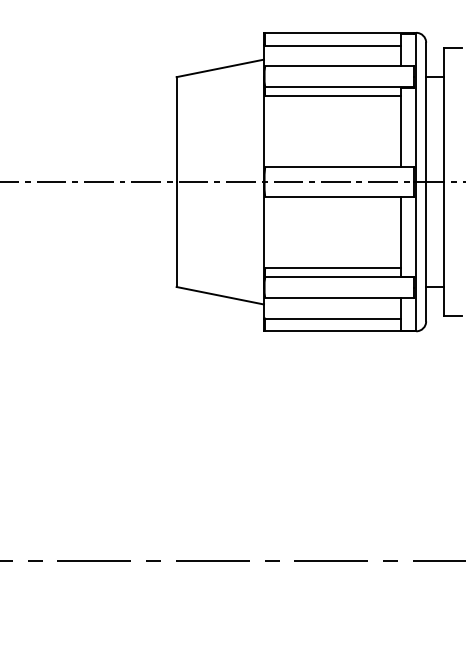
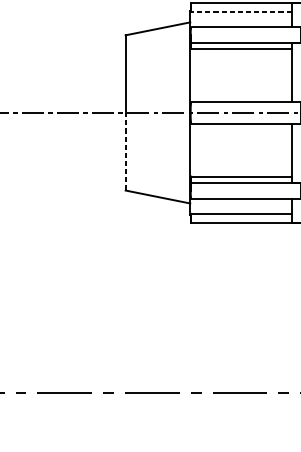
line: (332, 45) -> (240, 11), solid -> dashed
line: (176, 234) -> (125, 151), solid -> dashed

